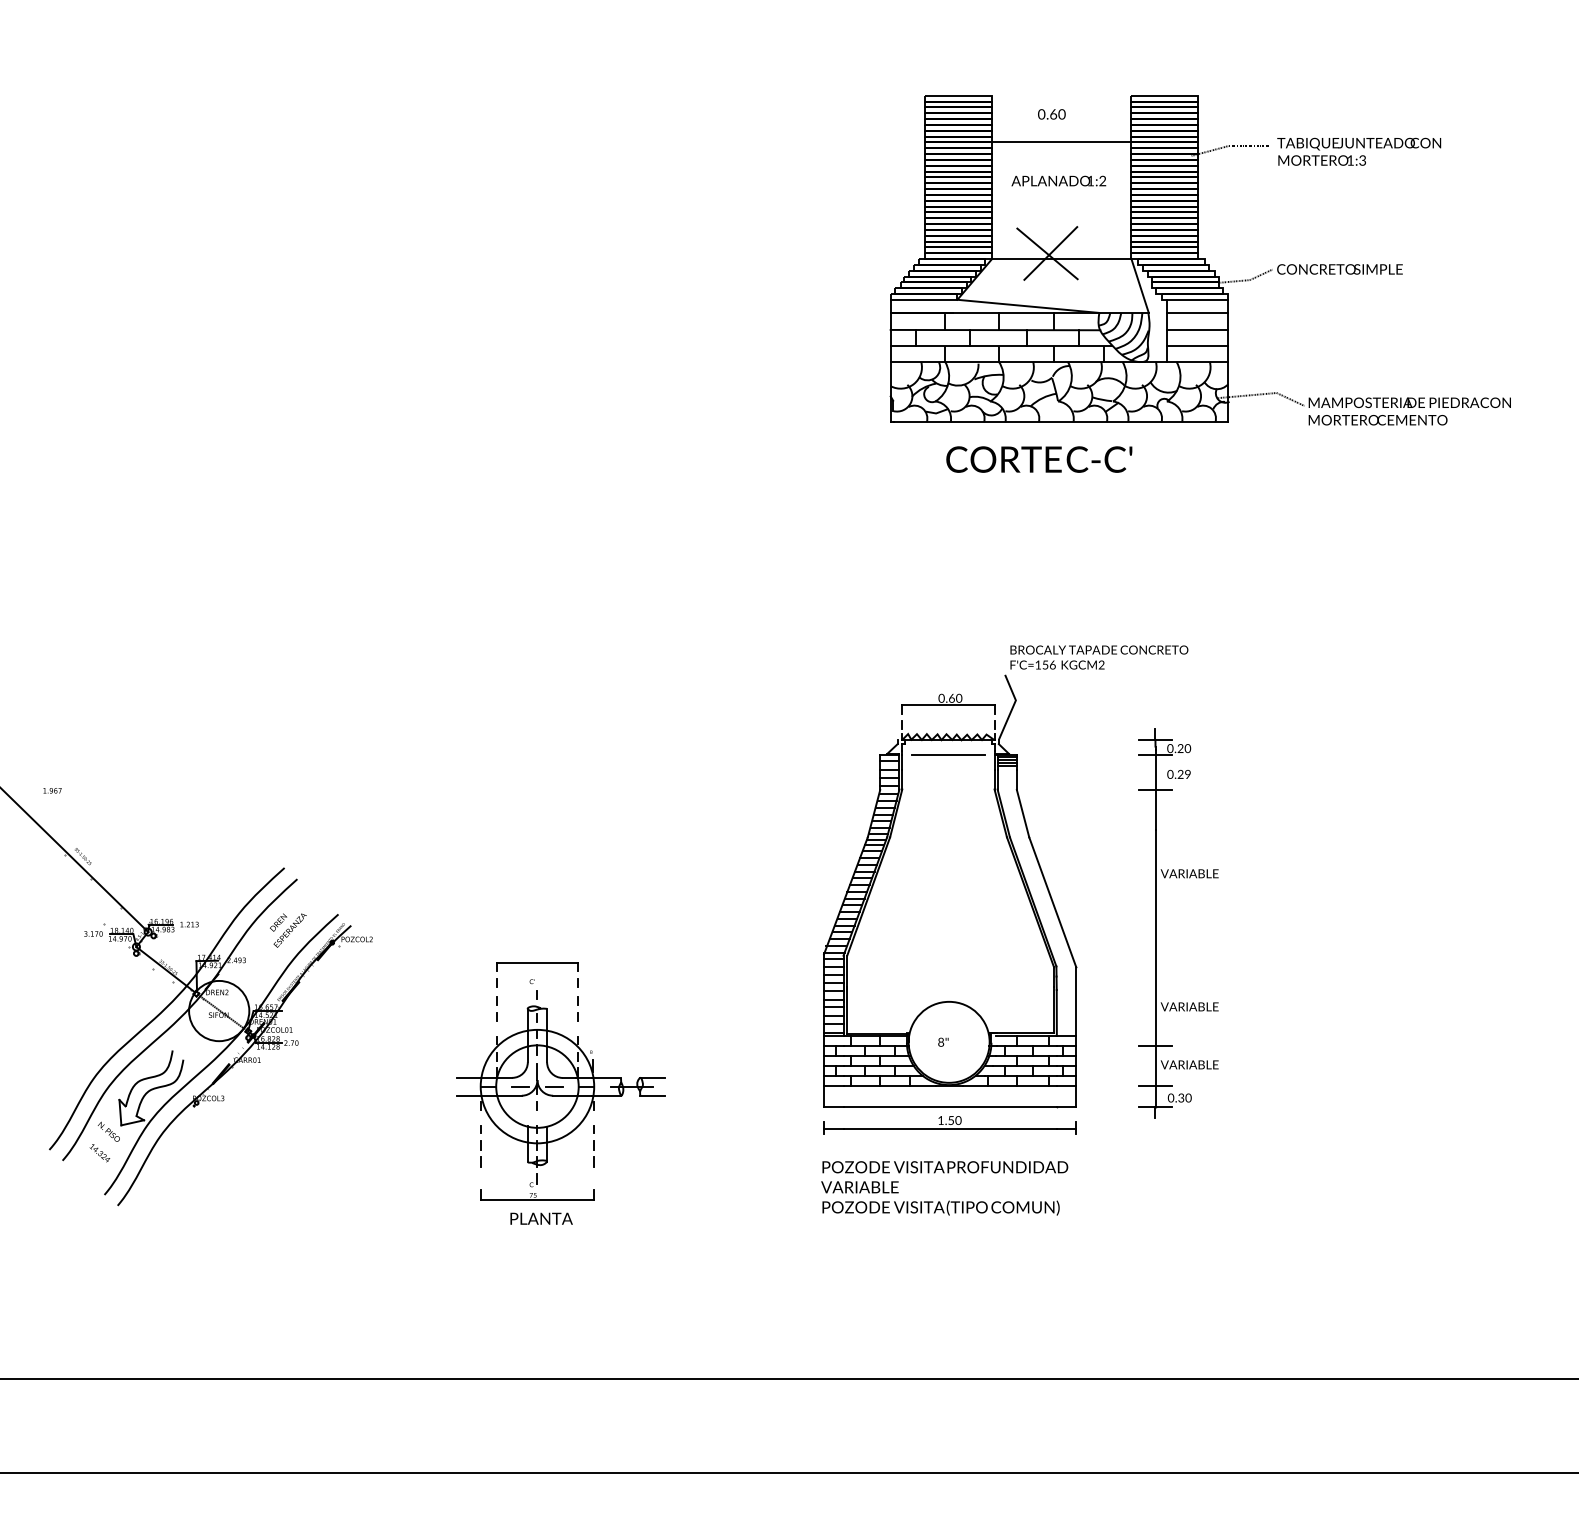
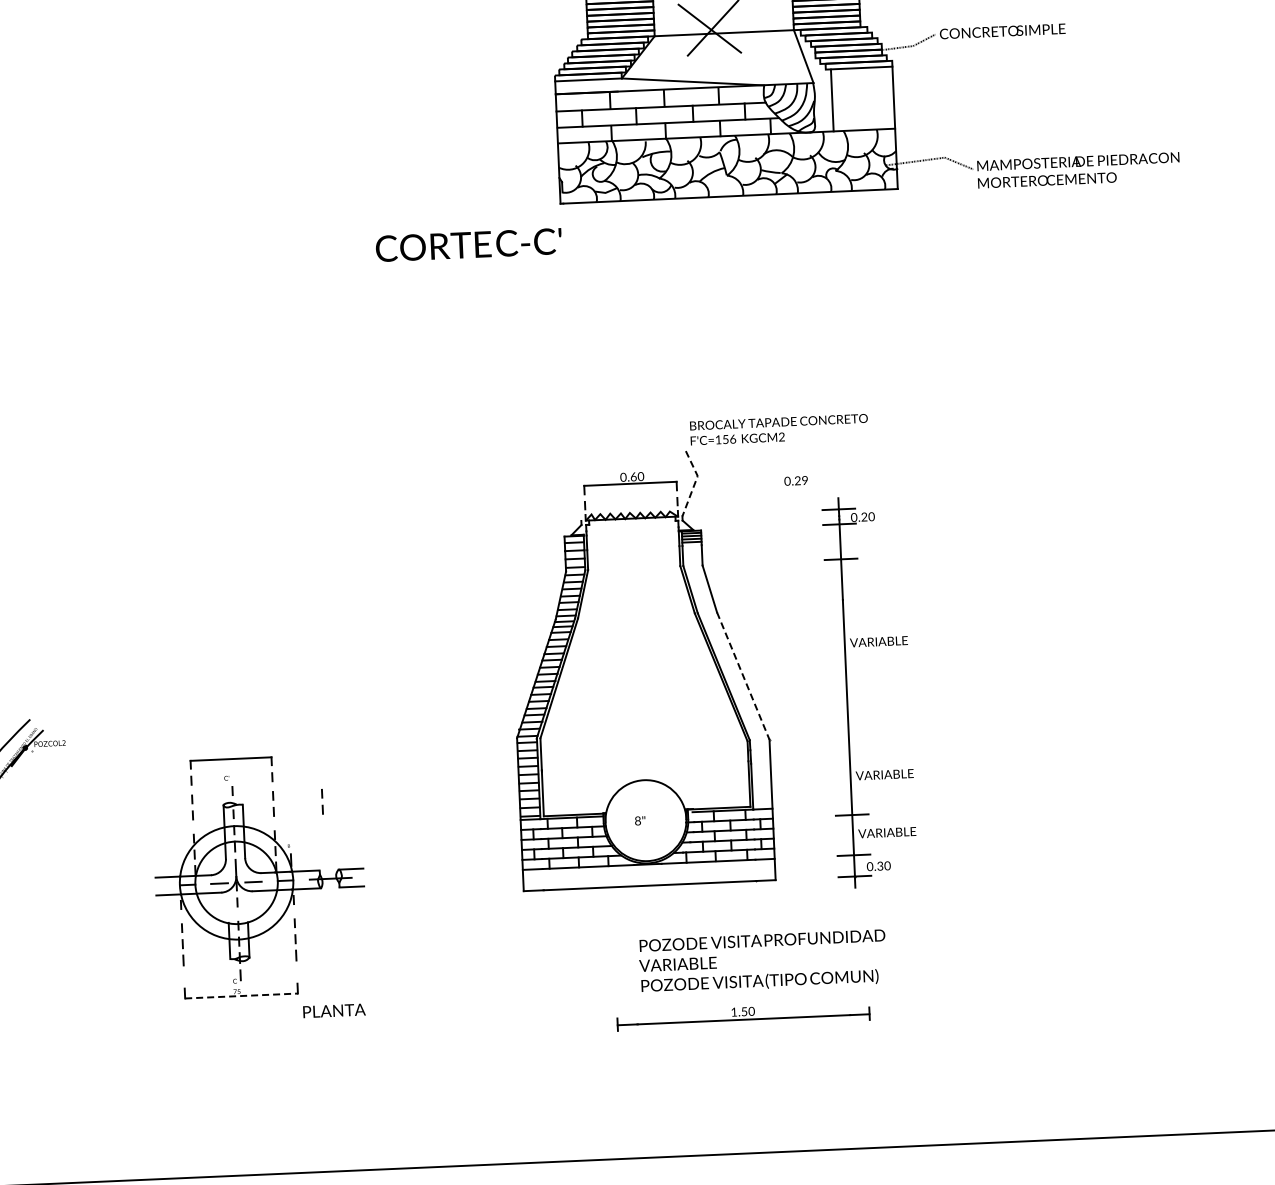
line: (1197, 312) -> (862, 80), removed
line: (1197, 330) -> (863, 98), removed
line: (1197, 346) -> (863, 114), removed
text: (1039, 459) -> (469, 244), moved
line: (1012, 707) -> (694, 483), solid -> dashed
line: (948, 754) -> (632, 533), removed
text: (1178, 773) -> (795, 479), moved
line: (1052, 902) -> (743, 676), solid -> dashed
line: (626, 1005) -> (322, 797), added
part: (949, 1125) -> (742, 1016), moved
text: (944, 1188) -> (762, 961), moved
line: (537, 1199) -> (241, 995), solid -> dashed
text: (541, 1218) -> (334, 1010), moved

